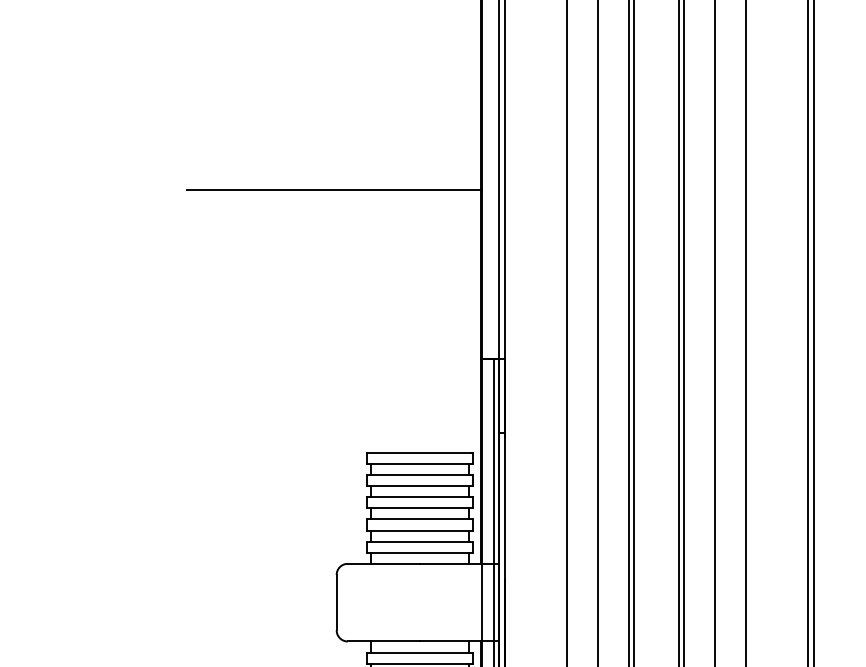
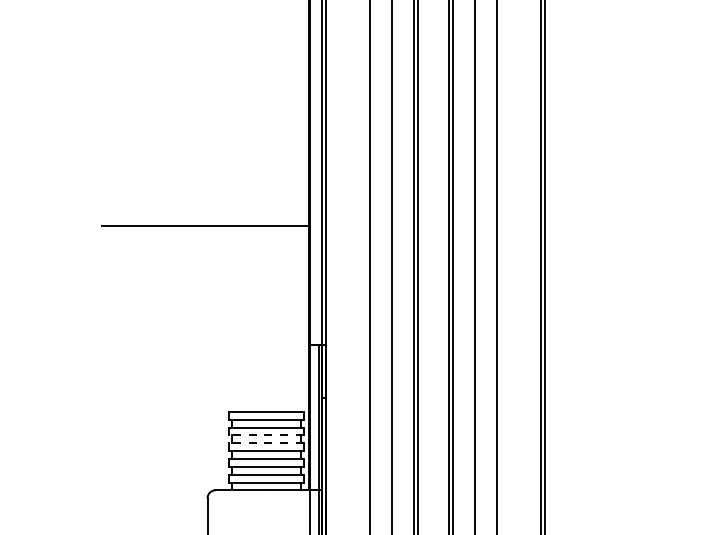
line: (418, 486) -> (265, 435), solid -> dashed
line: (418, 497) -> (265, 443), solid -> dashed

